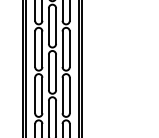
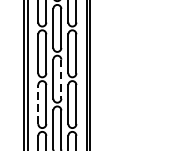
line: (56, 72) -> (61, 79), solid -> dashed
line: (35, 95) -> (38, 104), solid -> dashed

